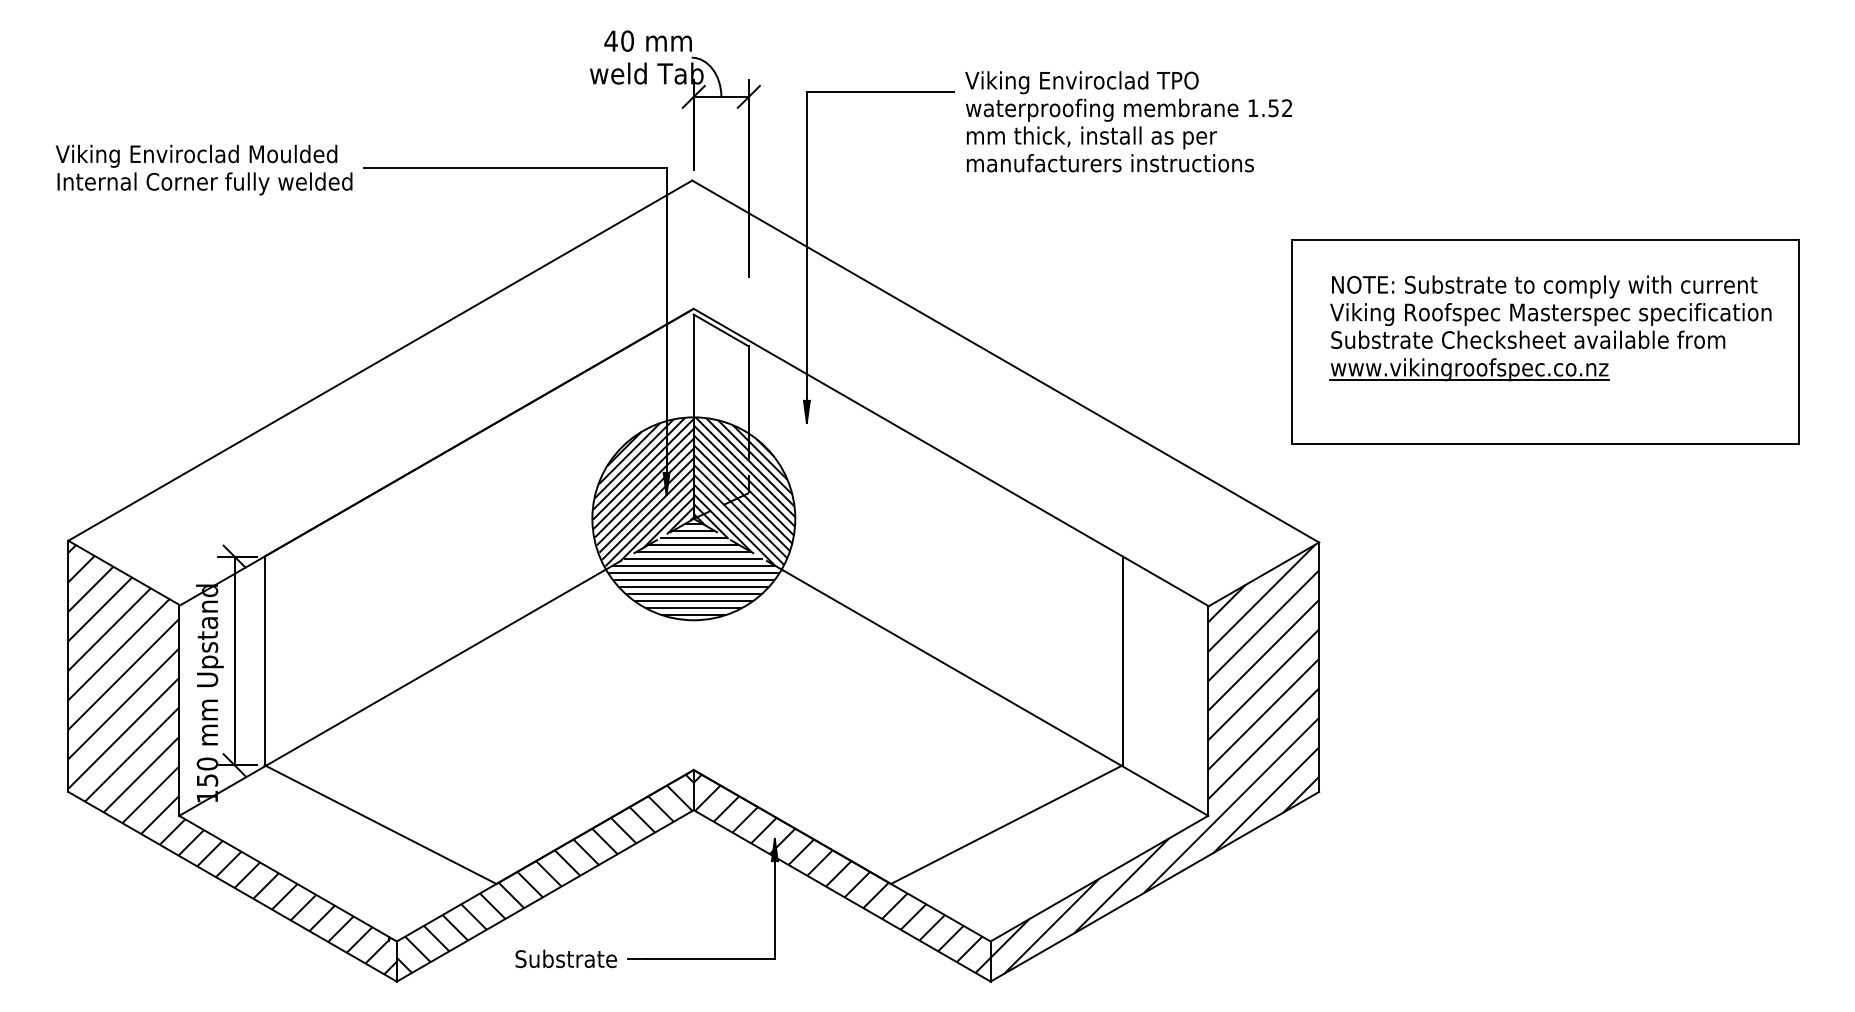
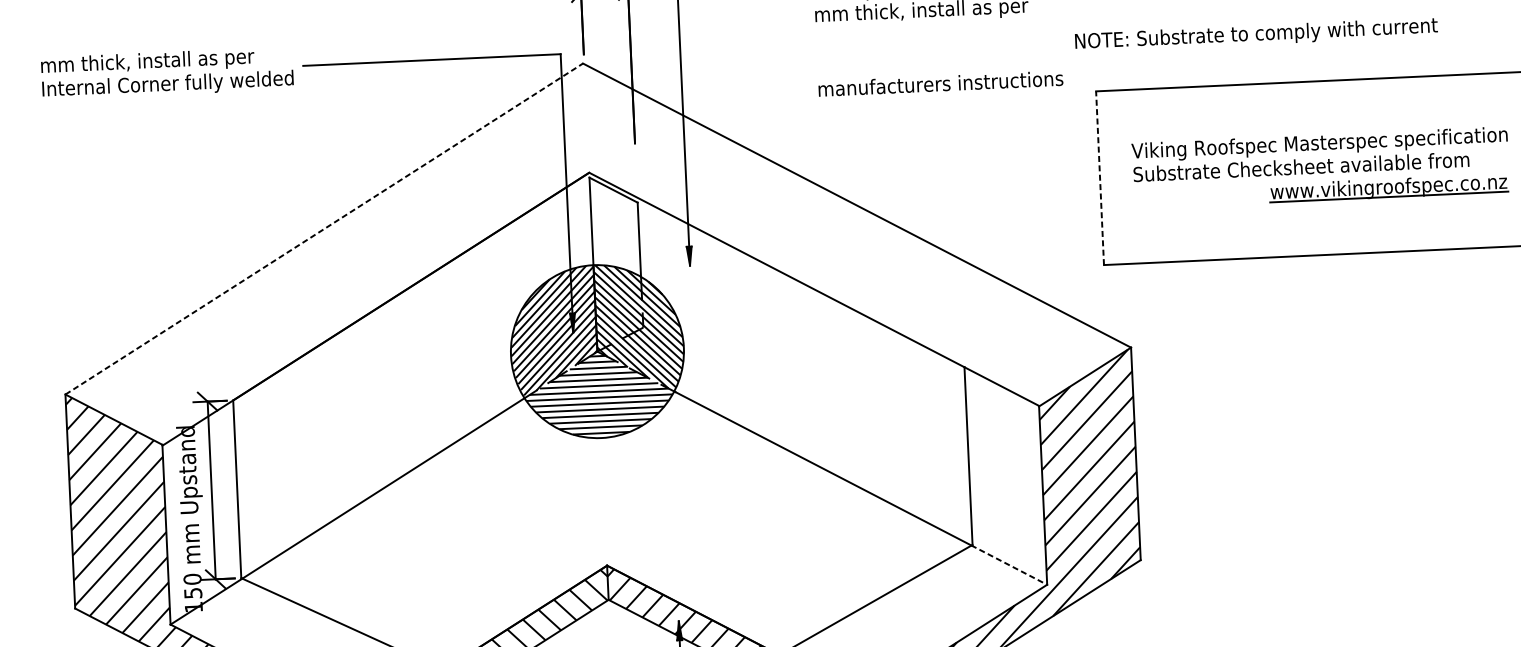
text: (196, 155) -> (159, 61), Viking Enviroclad Moulded -> mm thick, install as per
text: (1110, 163) -> (940, 83), moved
text: (1544, 286) -> (1256, 34), moved
line: (1291, 342) -> (1099, 178), solid -> dashed
line: (380, 360) -> (324, 228), solid -> dashed
part: (1469, 369) -> (1388, 188), moved
line: (1165, 790) -> (1009, 564), solid -> dashed

